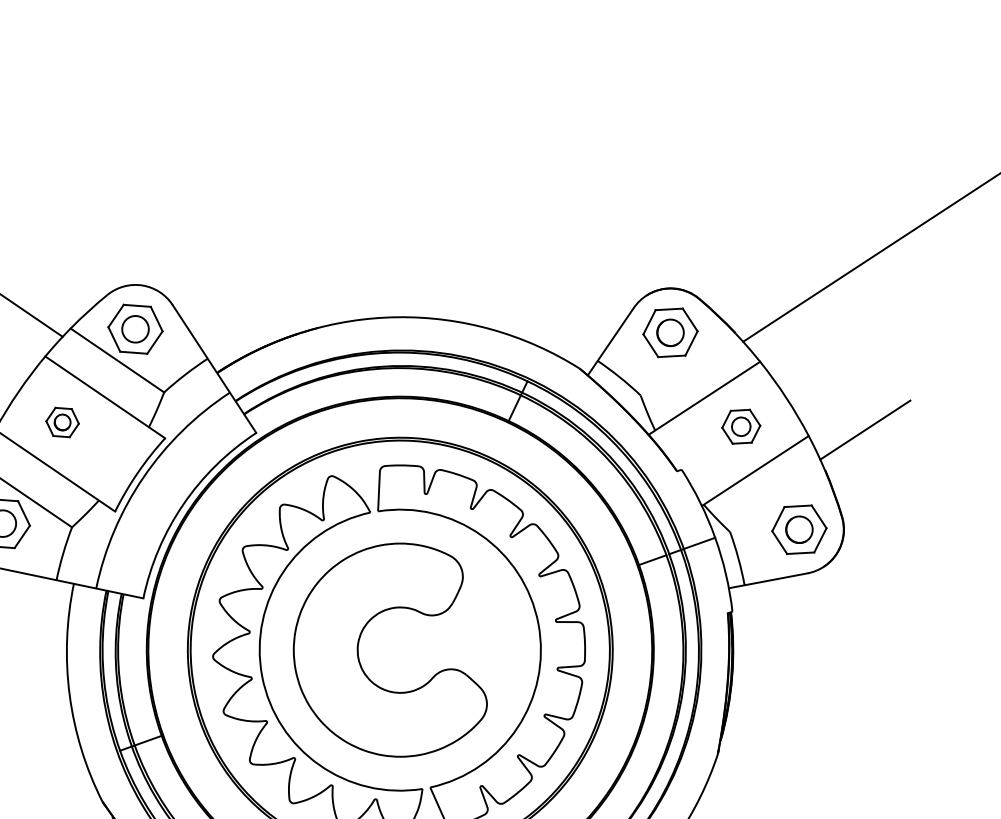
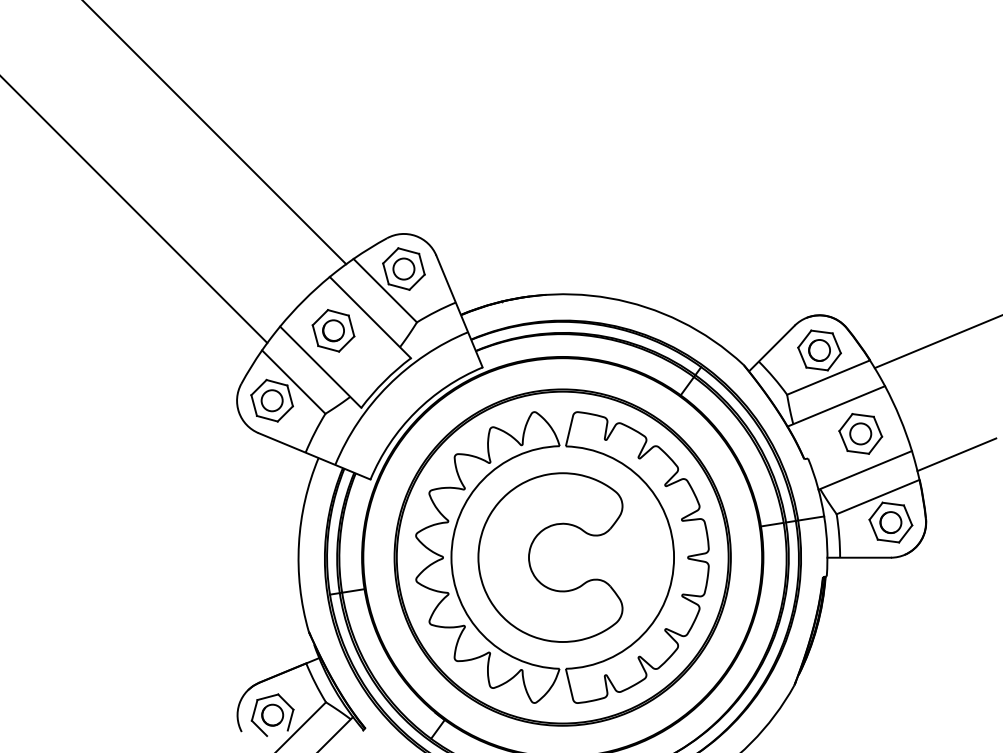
line: (687, 364) -> (828, 377), added
part: (62, 422) -> (333, 330), size x1.67
part: (740, 426) -> (860, 433), size x1.43
line: (776, 500) -> (877, 496), added

